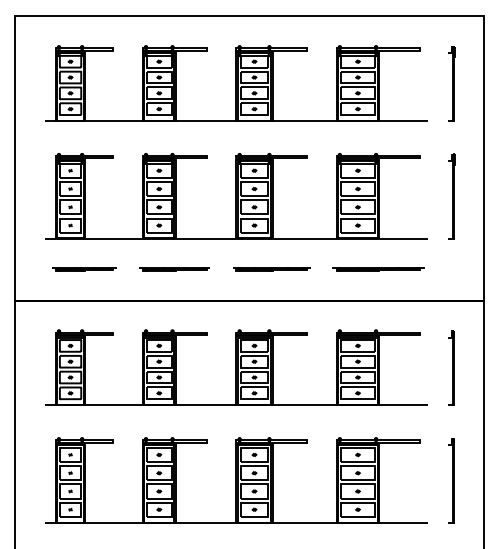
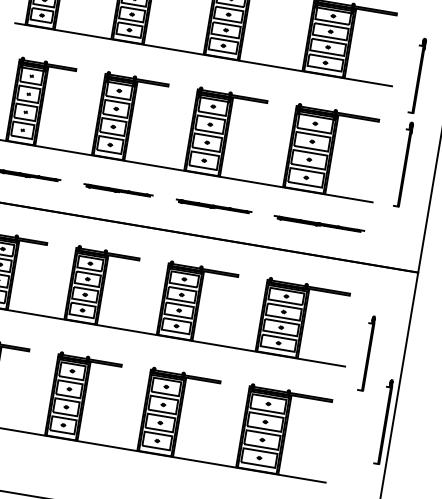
part: (451, 83) -> (417, 75), moved
part: (451, 367) -> (366, 353), moved
part: (451, 480) -> (383, 421), moved

